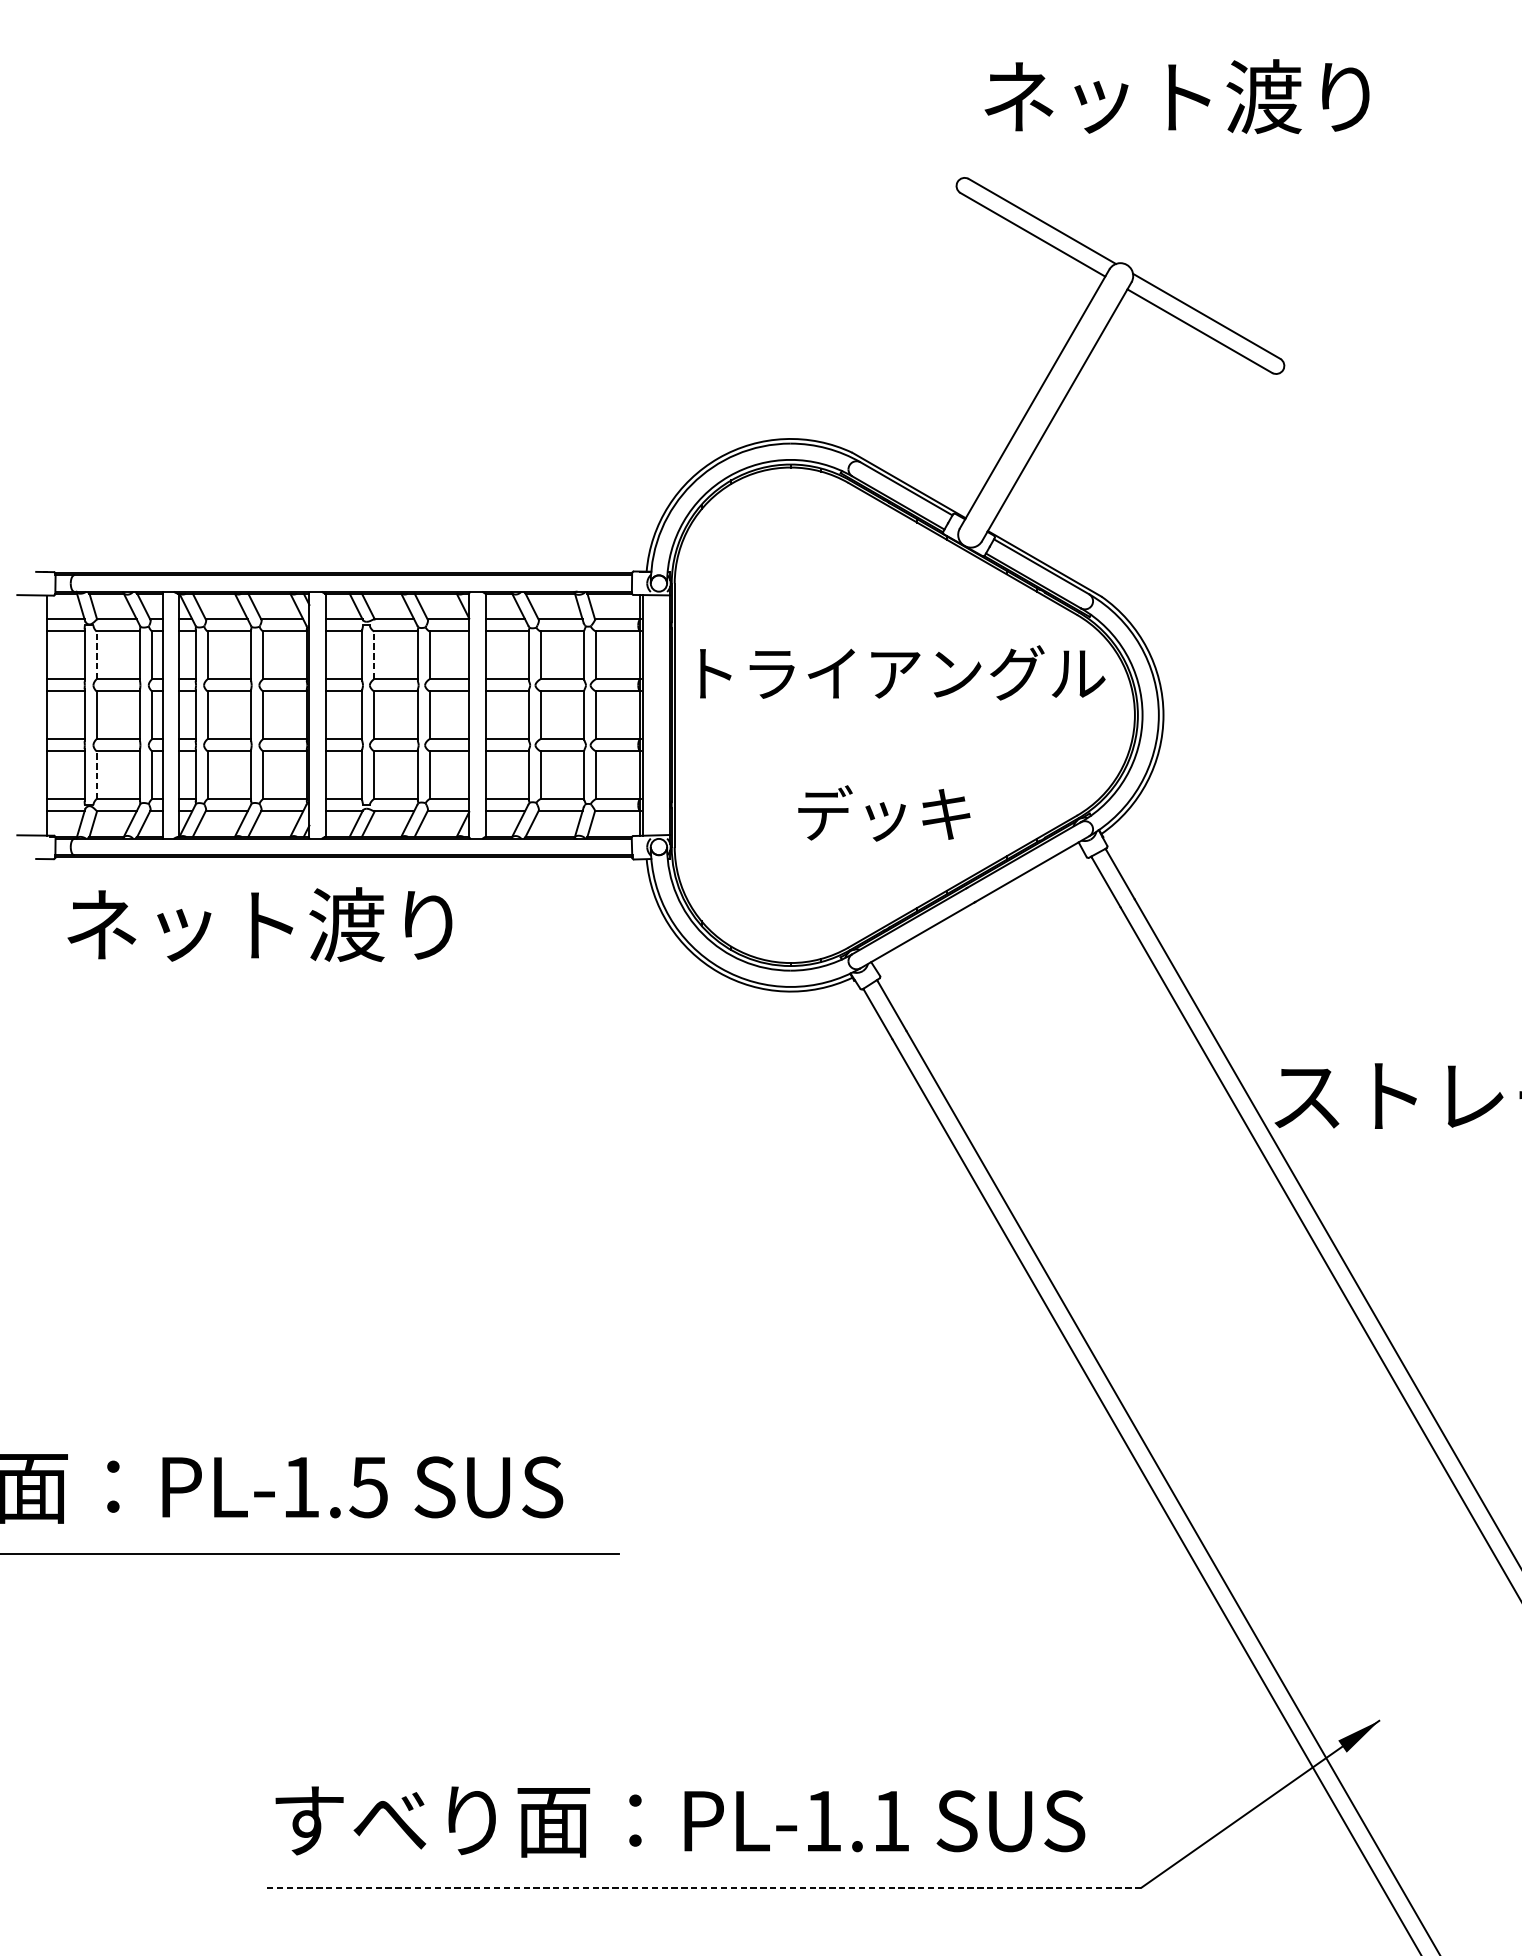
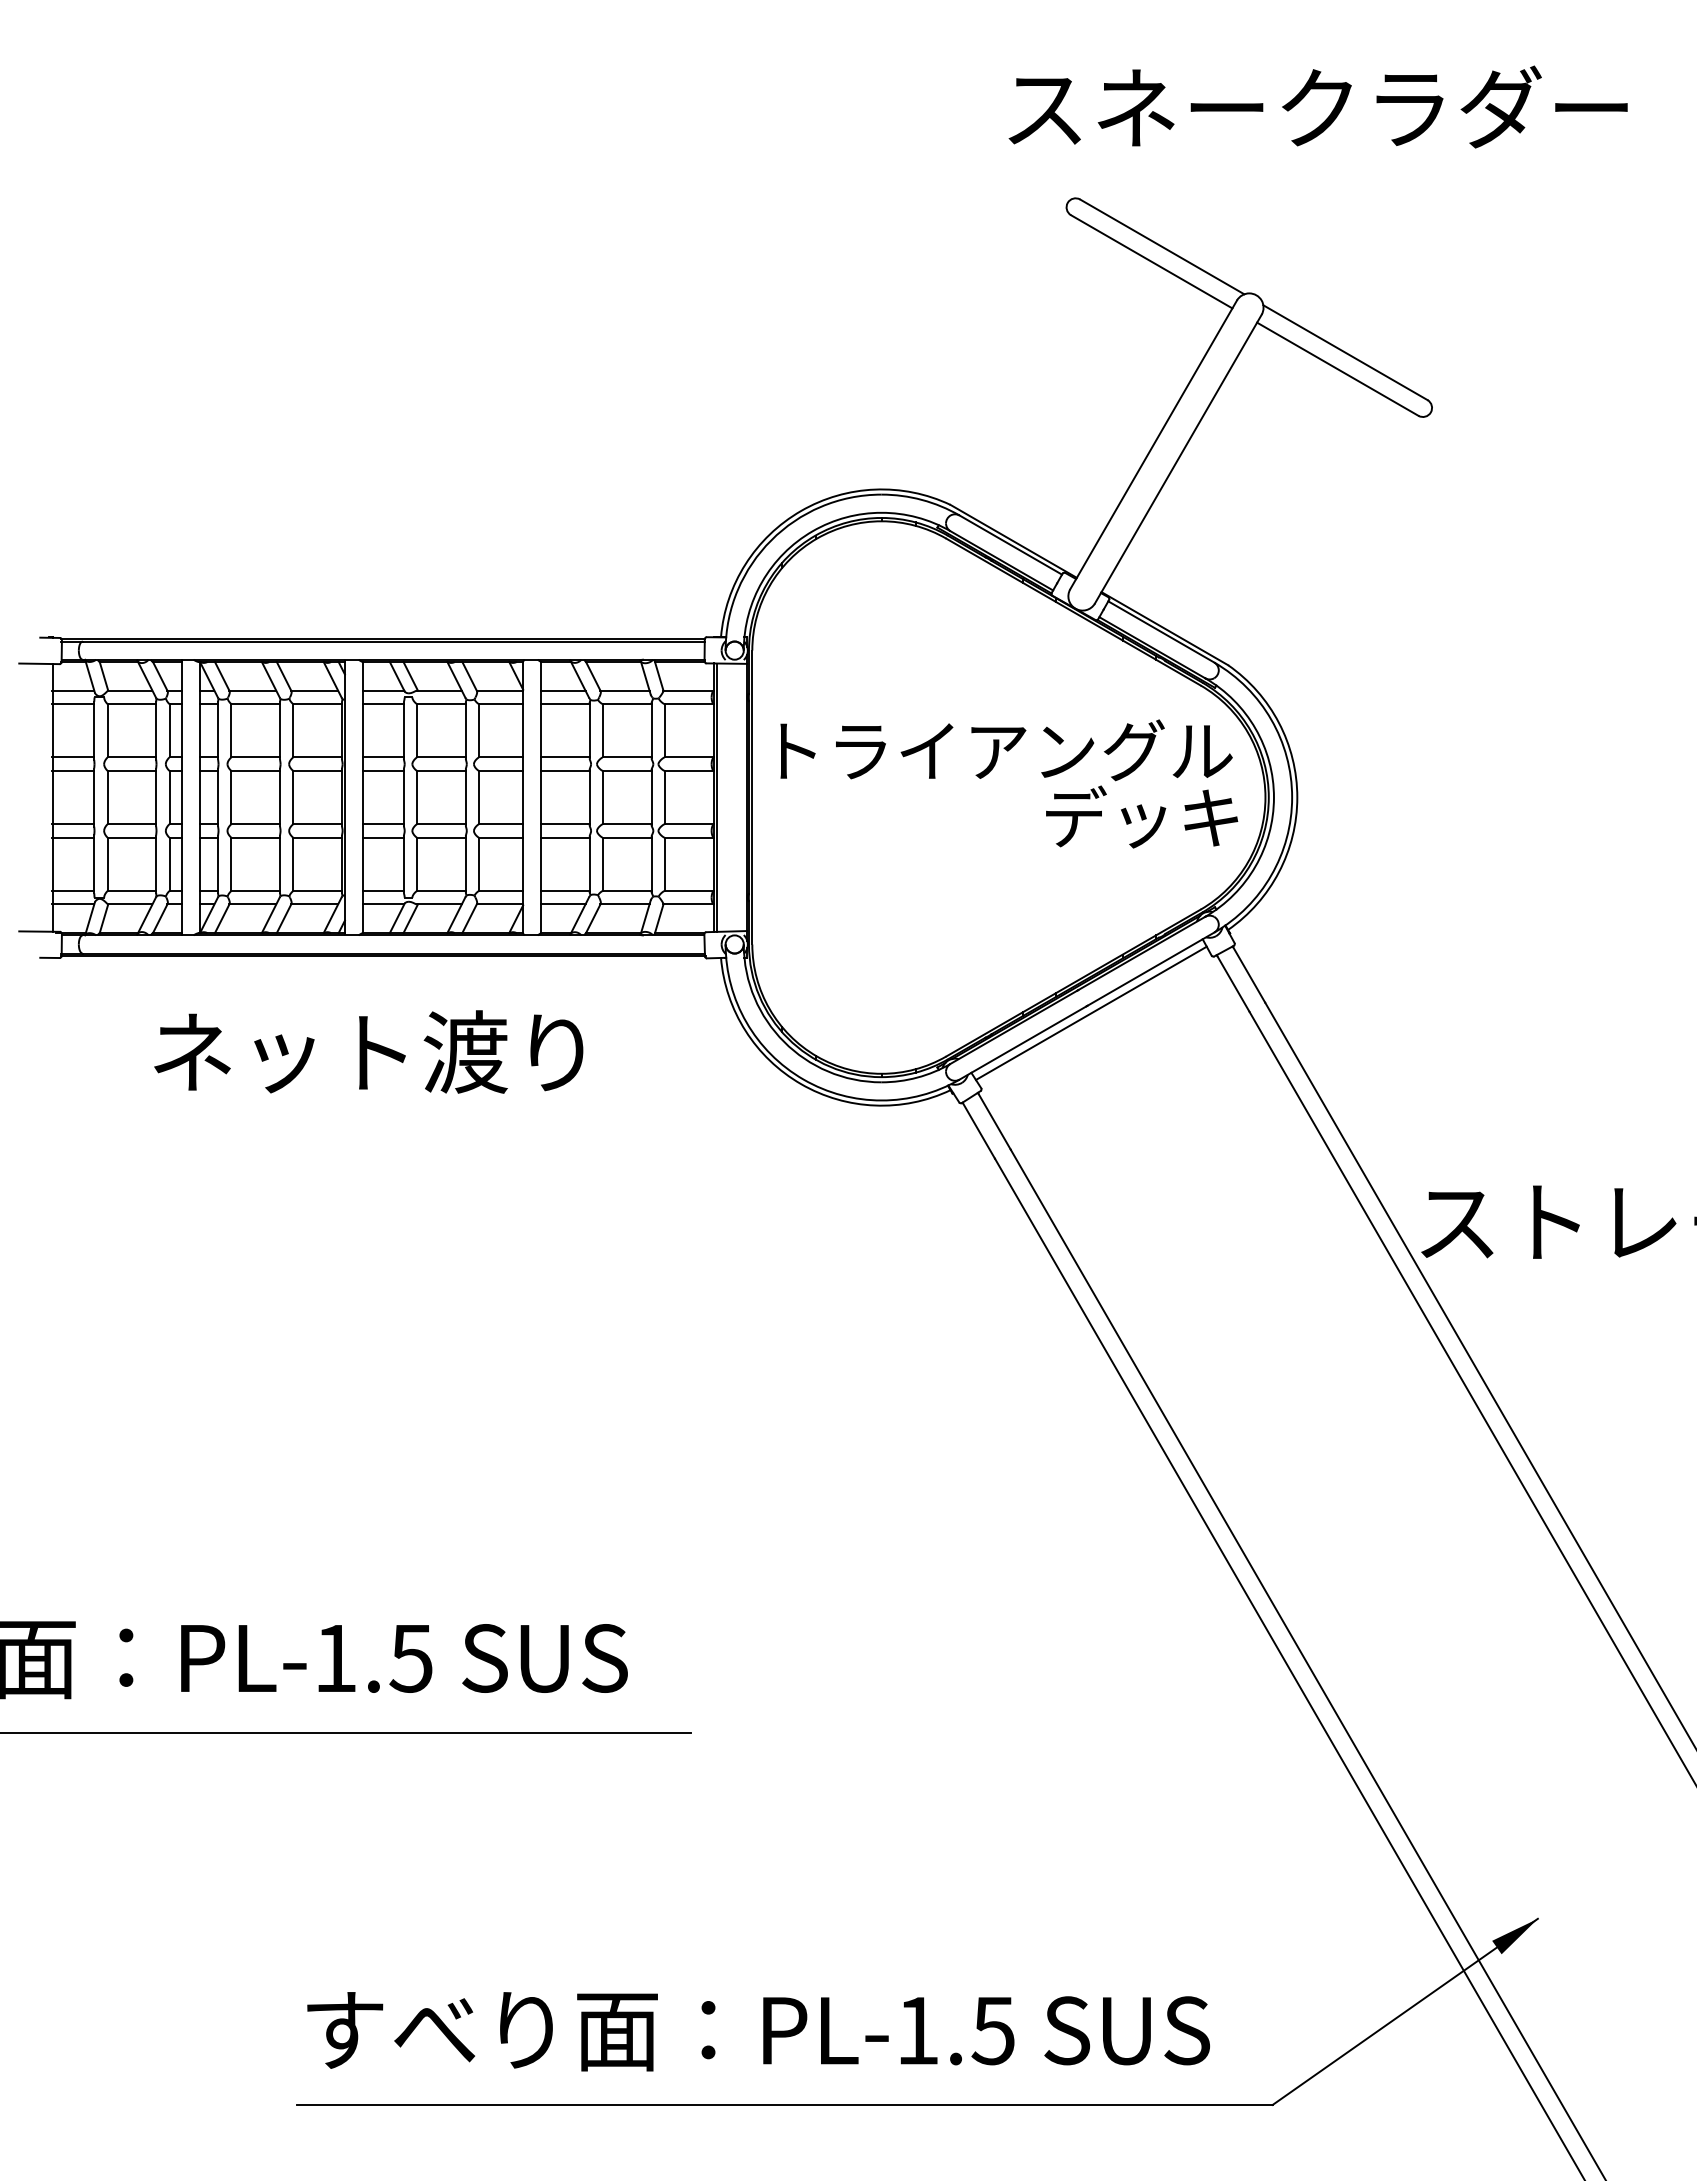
text: (1181, 96) -> (1317, 107), ネット渡り -> スネークラダー
line: (96, 655) -> (107, 730), dashed -> solid
line: (374, 655) -> (417, 730), dashed -> solid
line: (96, 775) -> (107, 864), dashed -> solid
text: (884, 812) -> (1142, 816), moved
line: (978, 908) -> (1090, 1012), added
text: (259, 924) -> (368, 1051), moved
text: (890, 1821) -> (992, 2031), PL-1.1 -> PL-1.5
line: (703, 1887) -> (784, 2104), dashed -> solid

